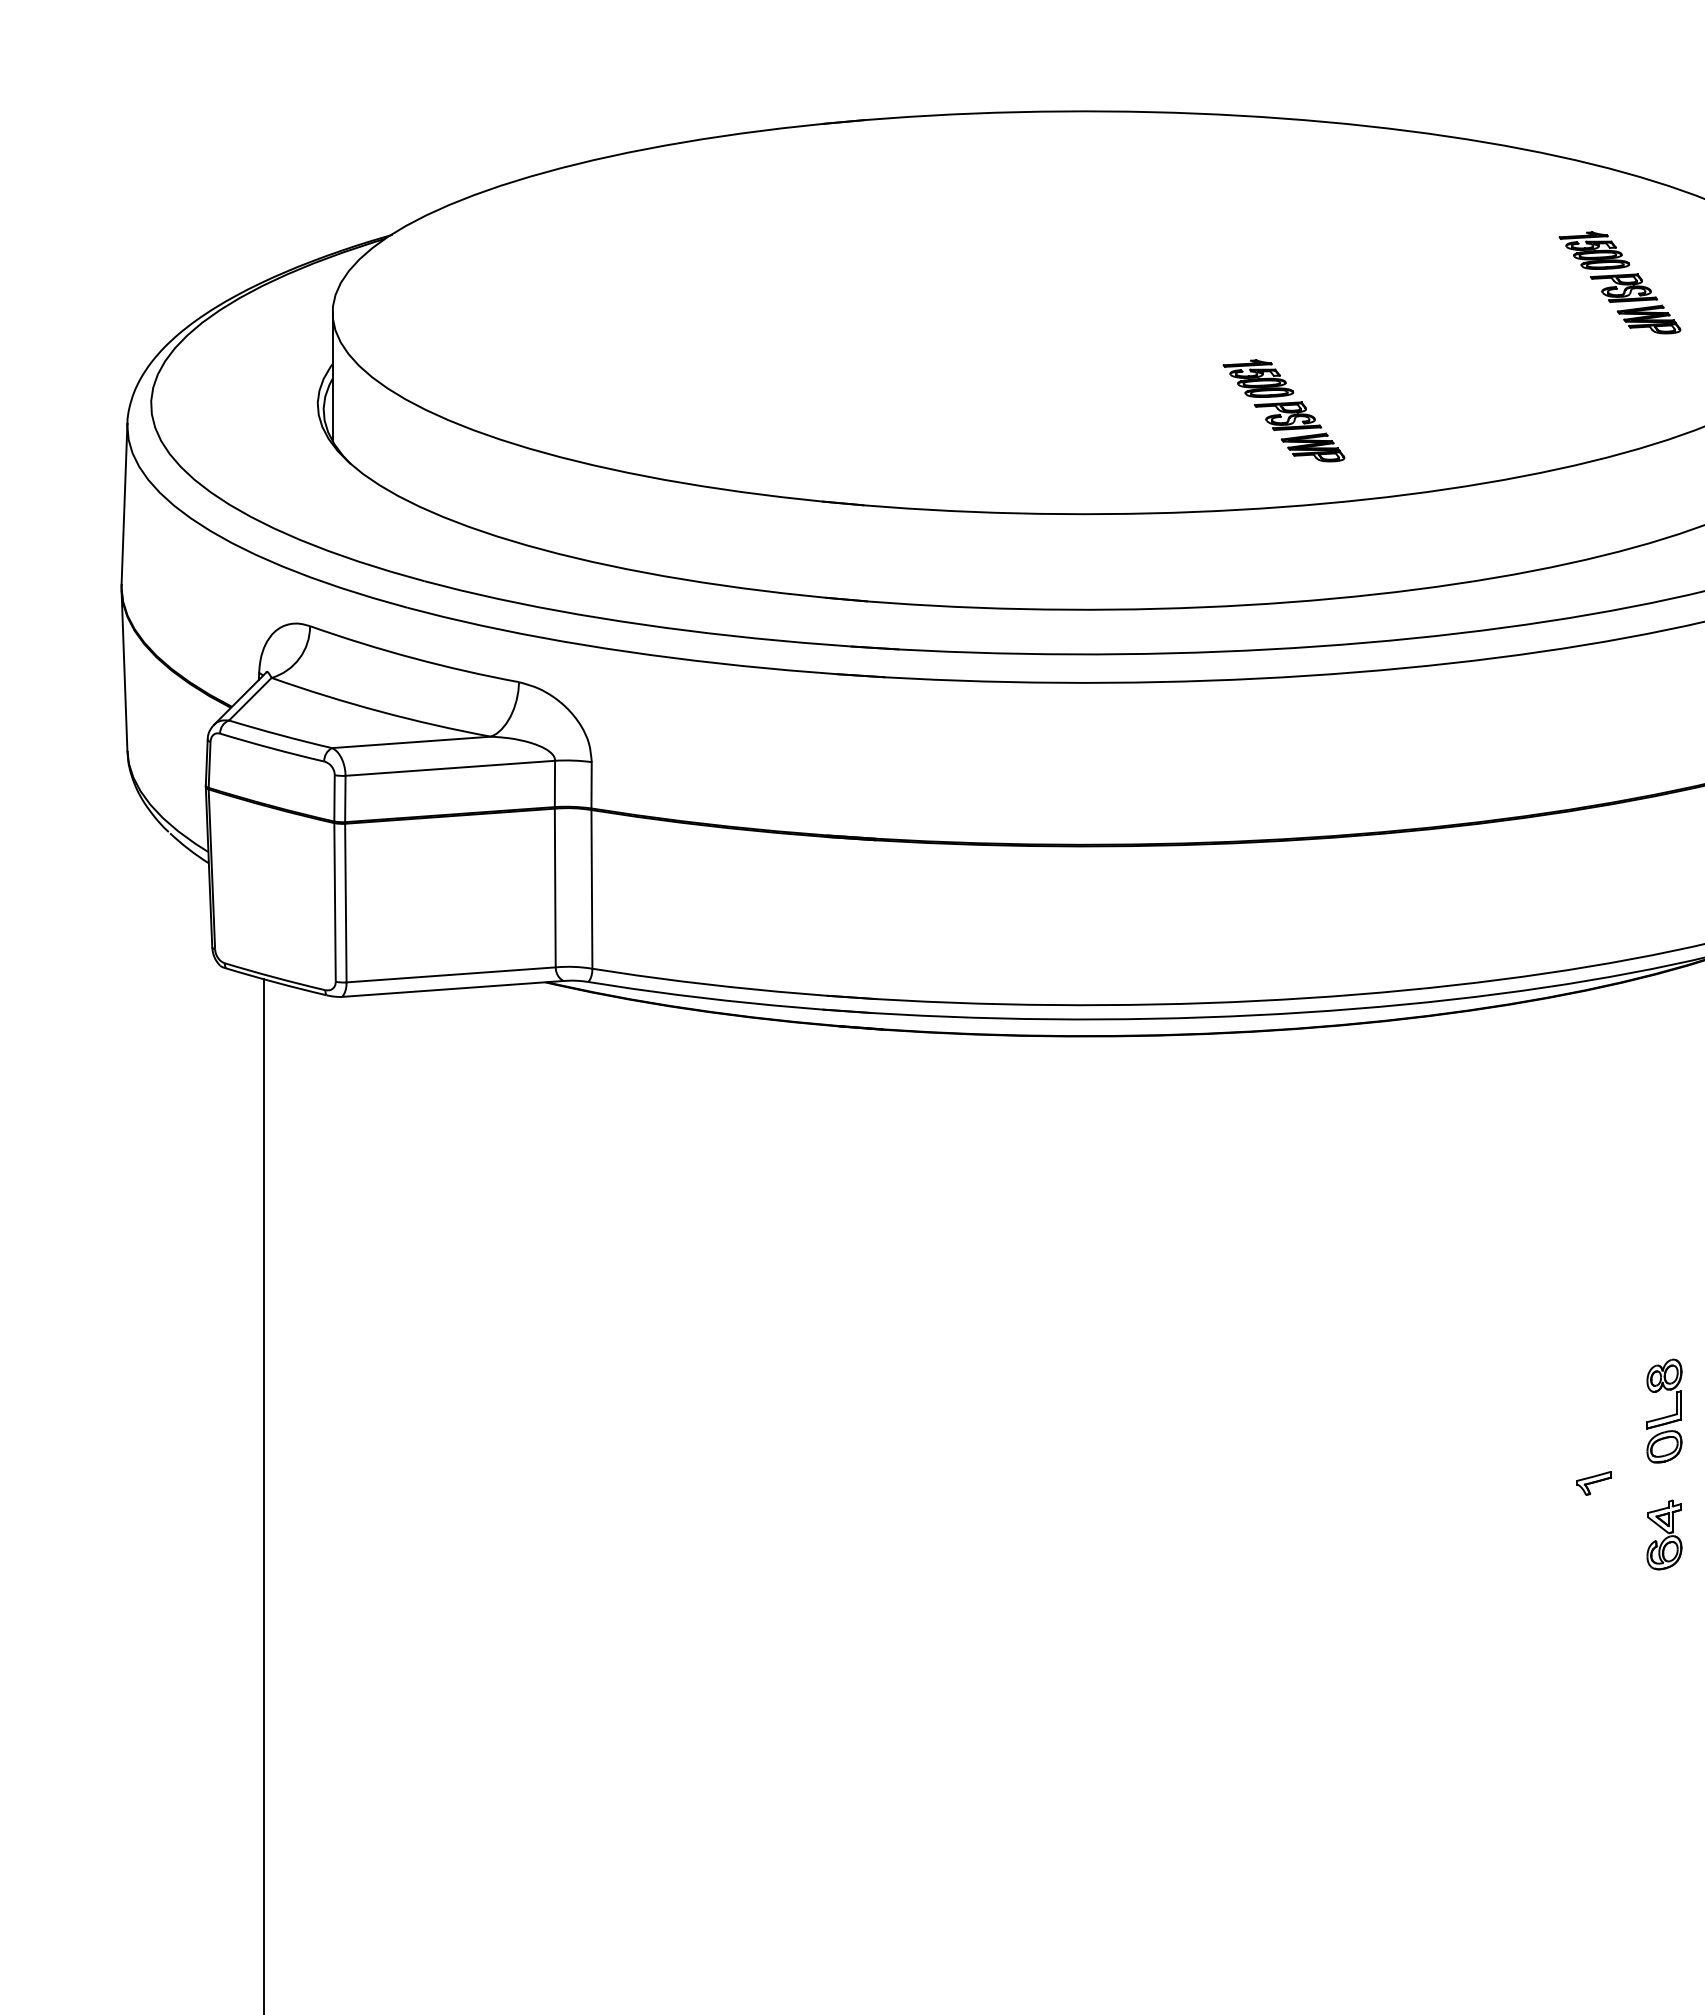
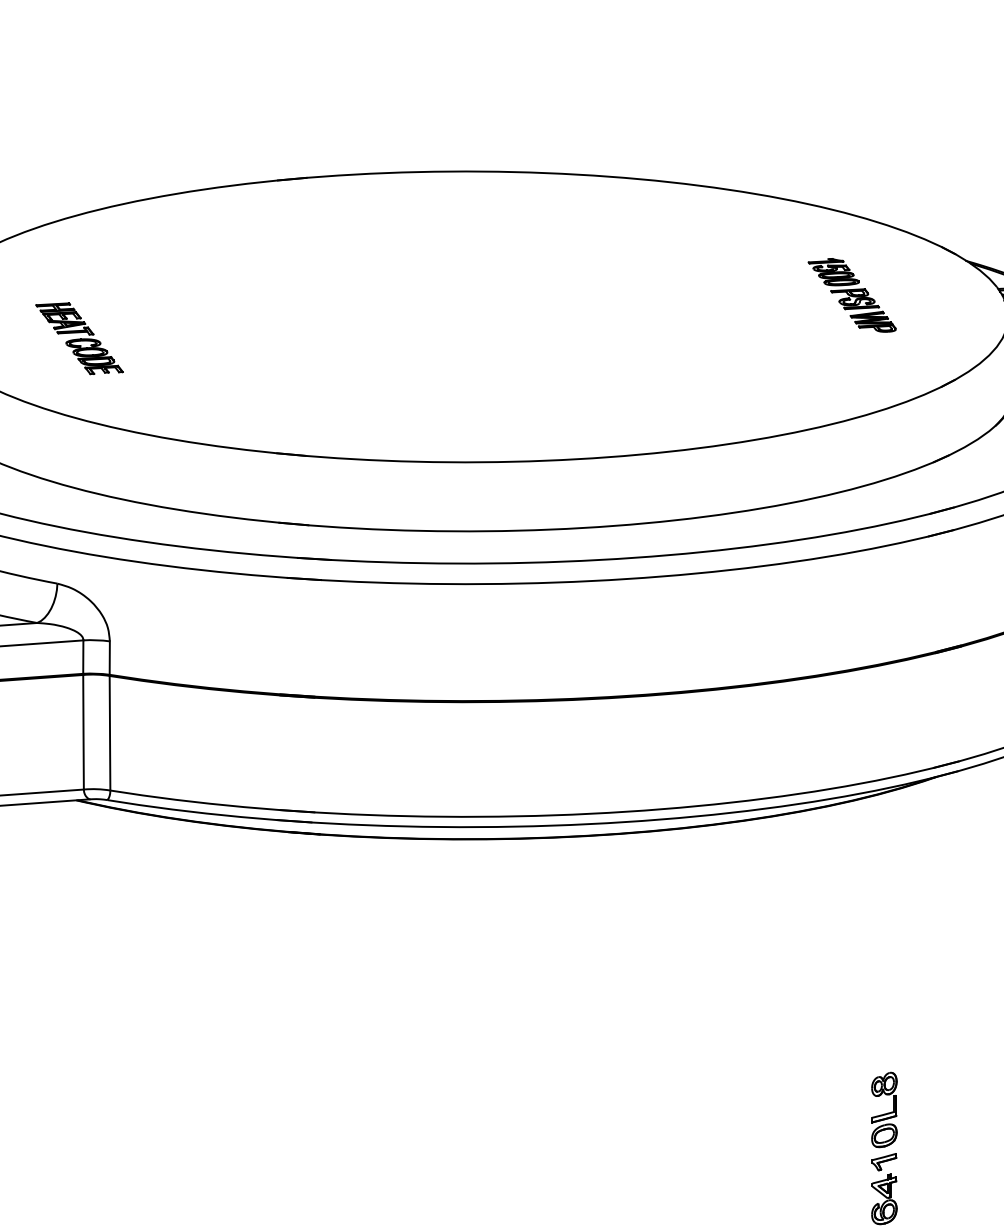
part: (549, 342) -> (79, 338), added
part: (1283, 410) -> (609, 387), removed
part: (1593, 1483) -> (883, 1162), moved

